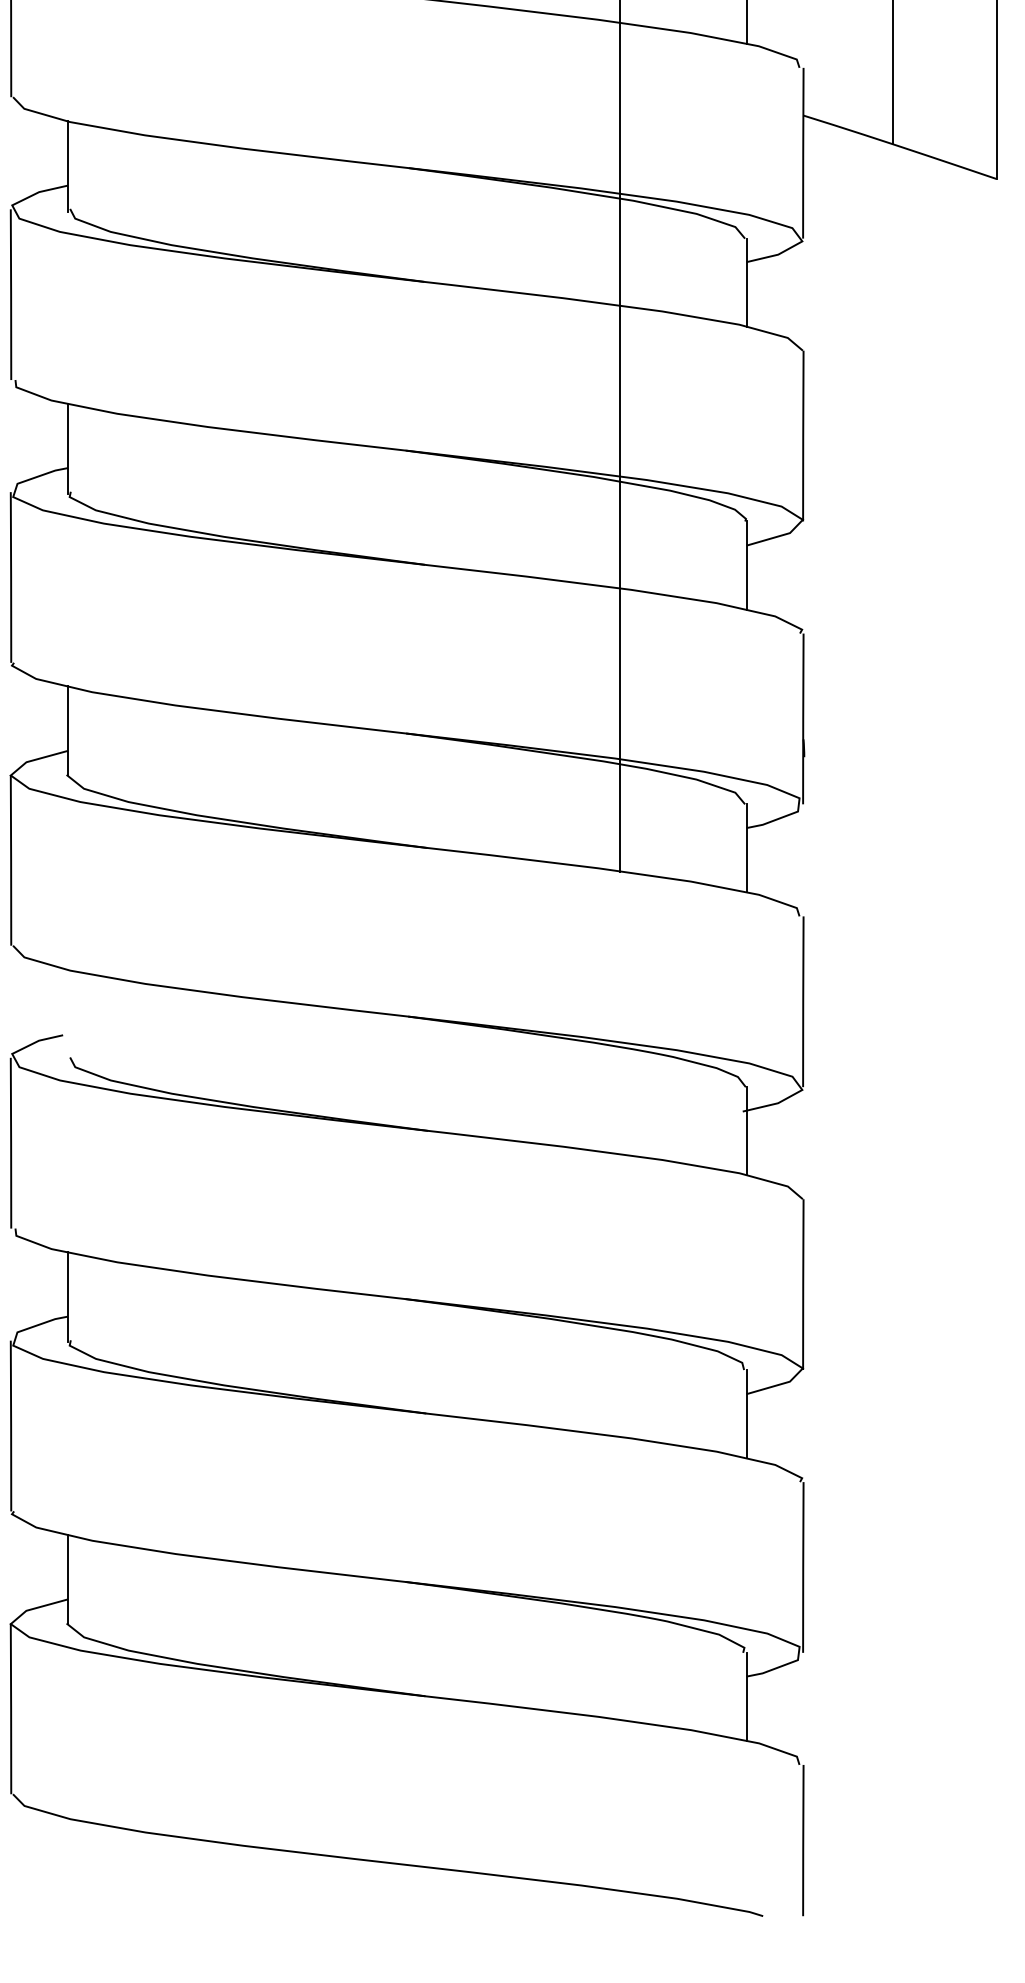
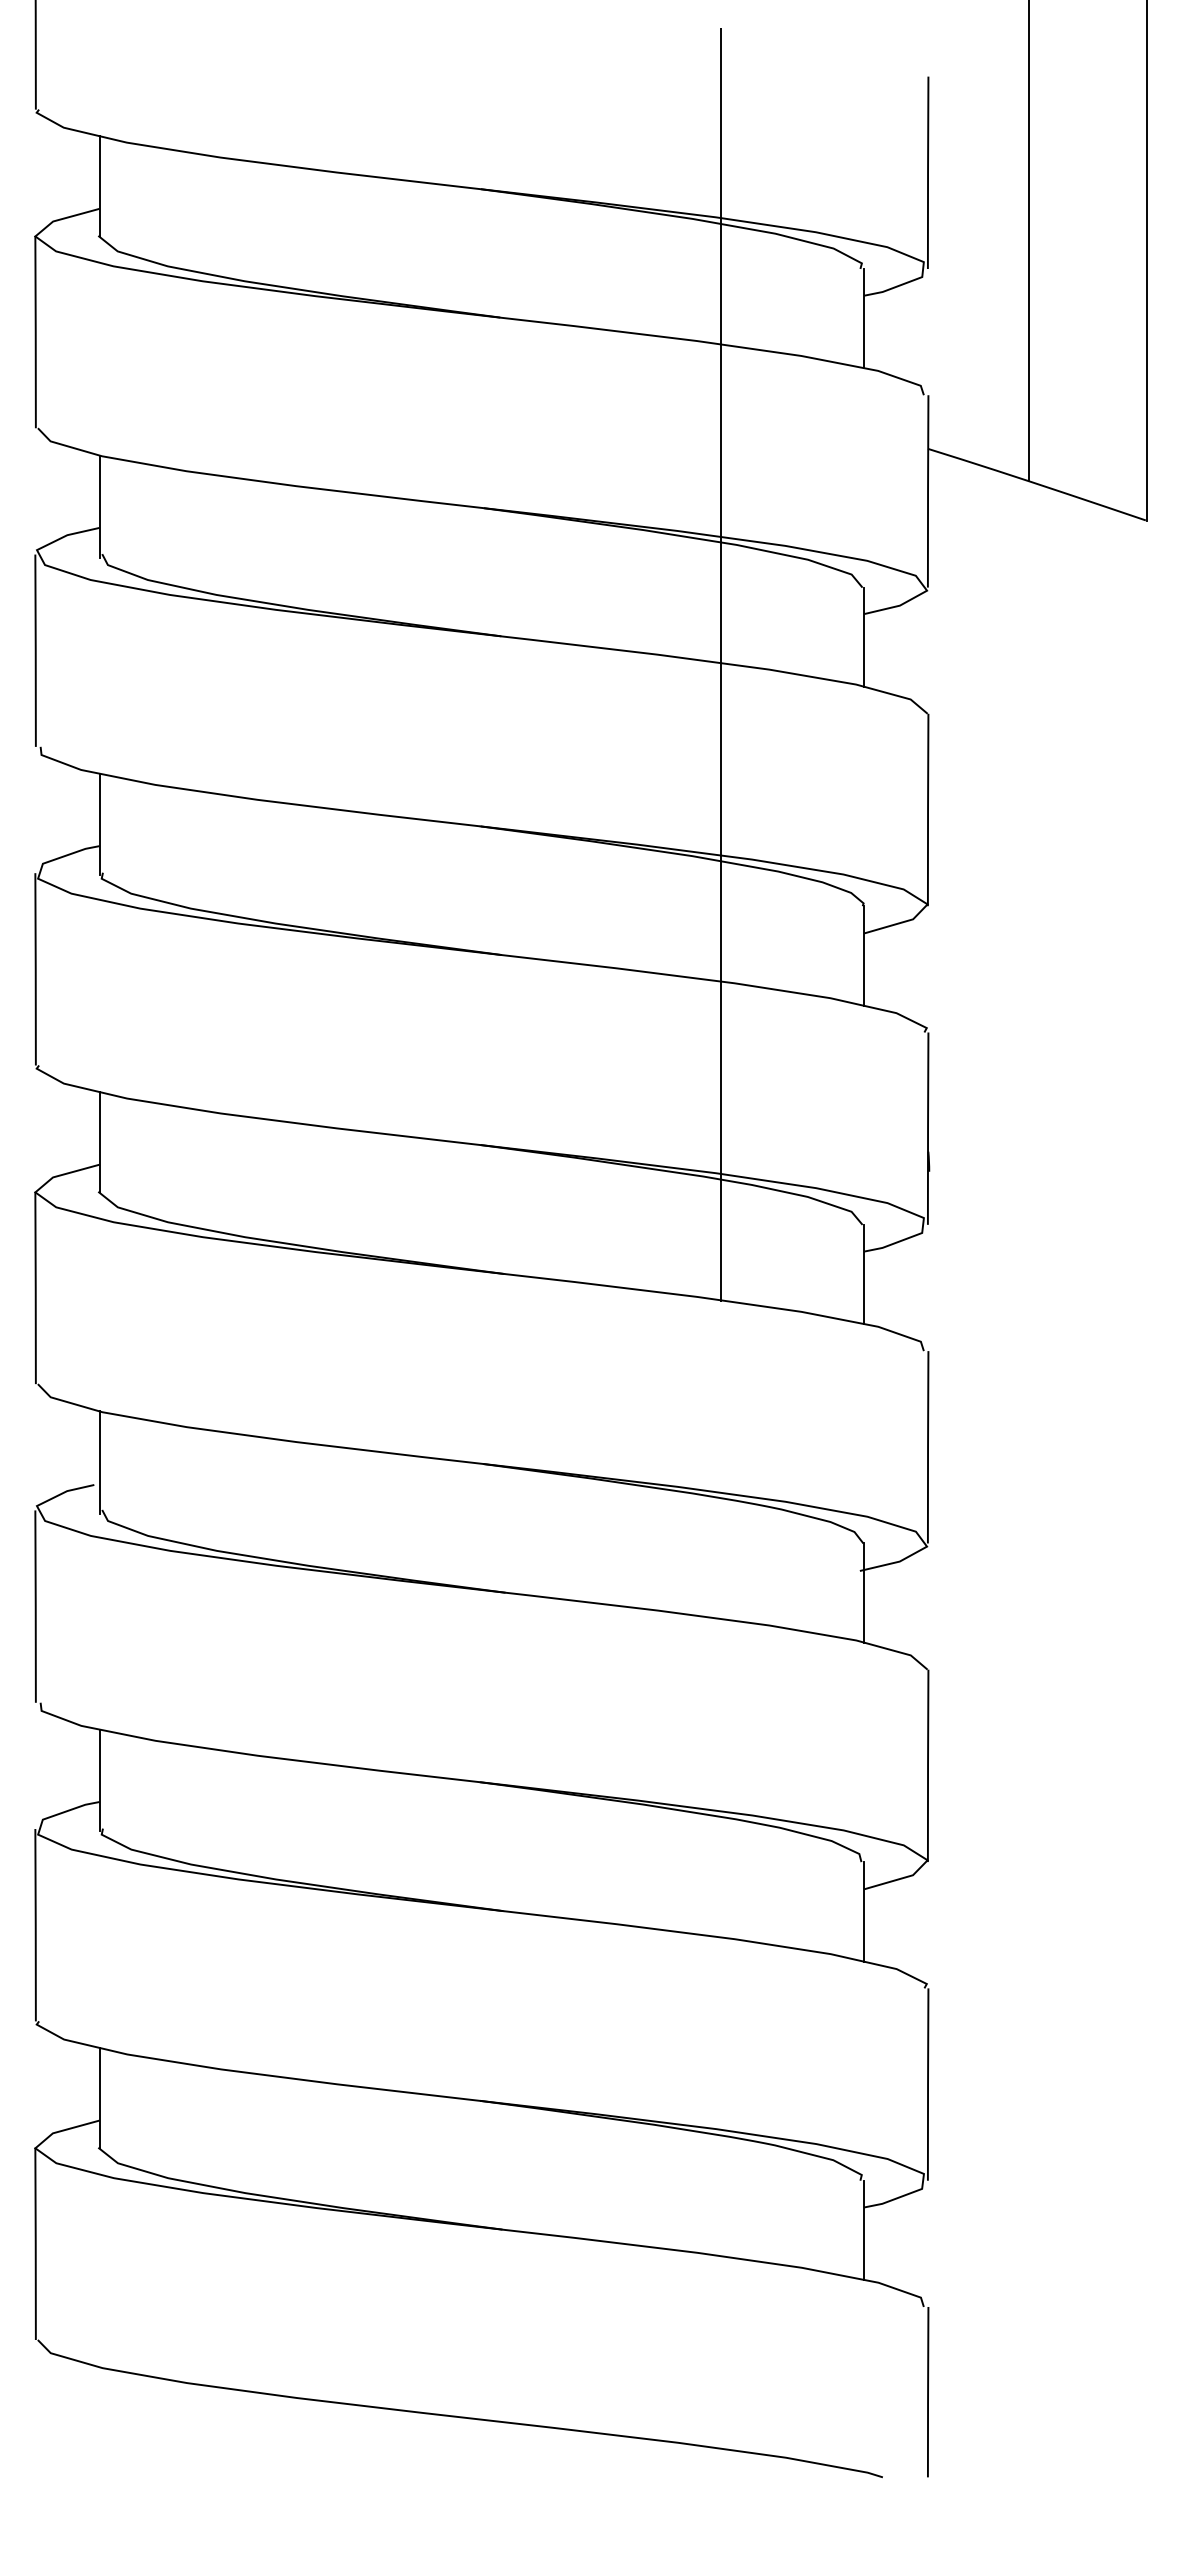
line: (67, 1015) -> (99, 1462), added

